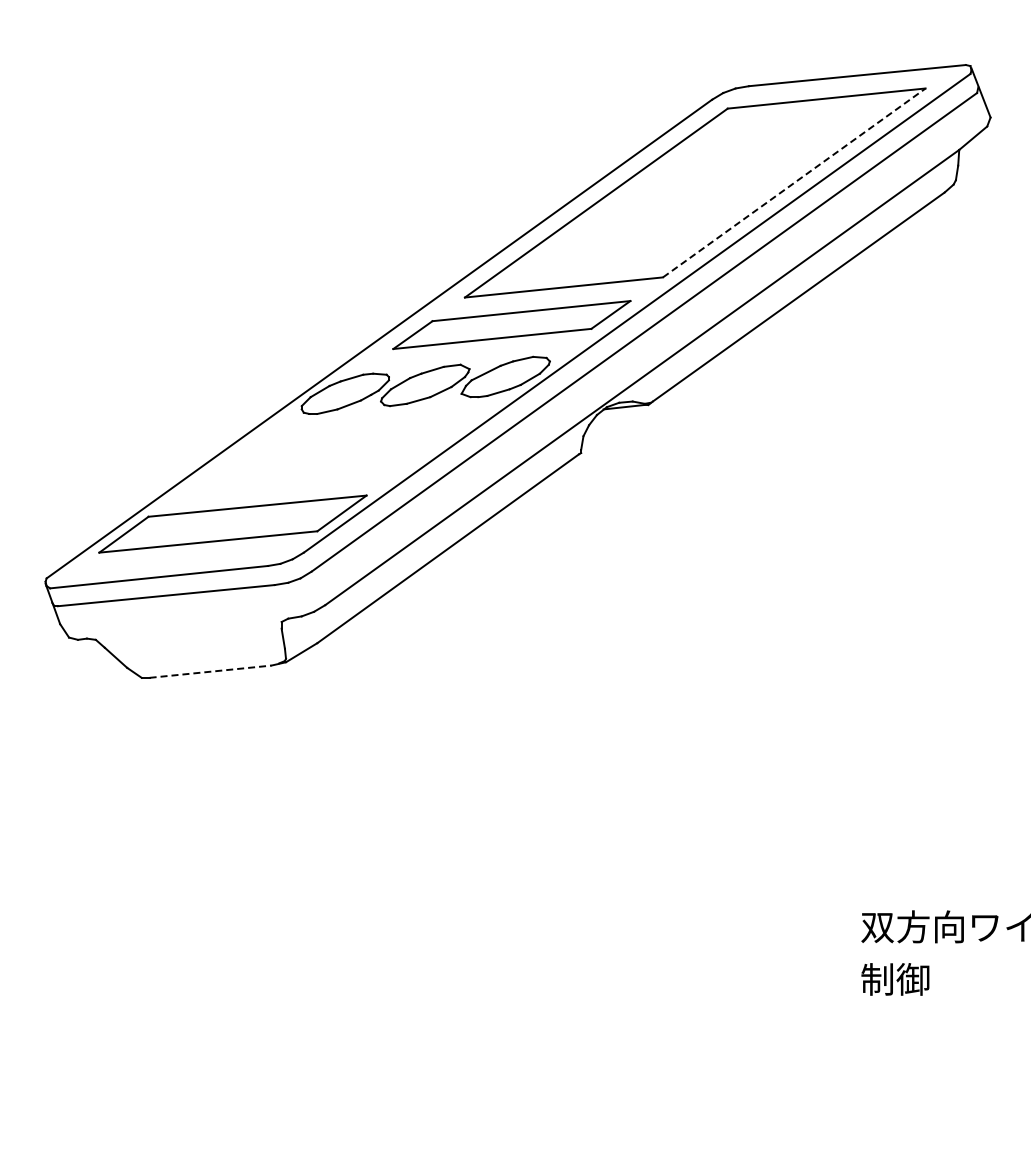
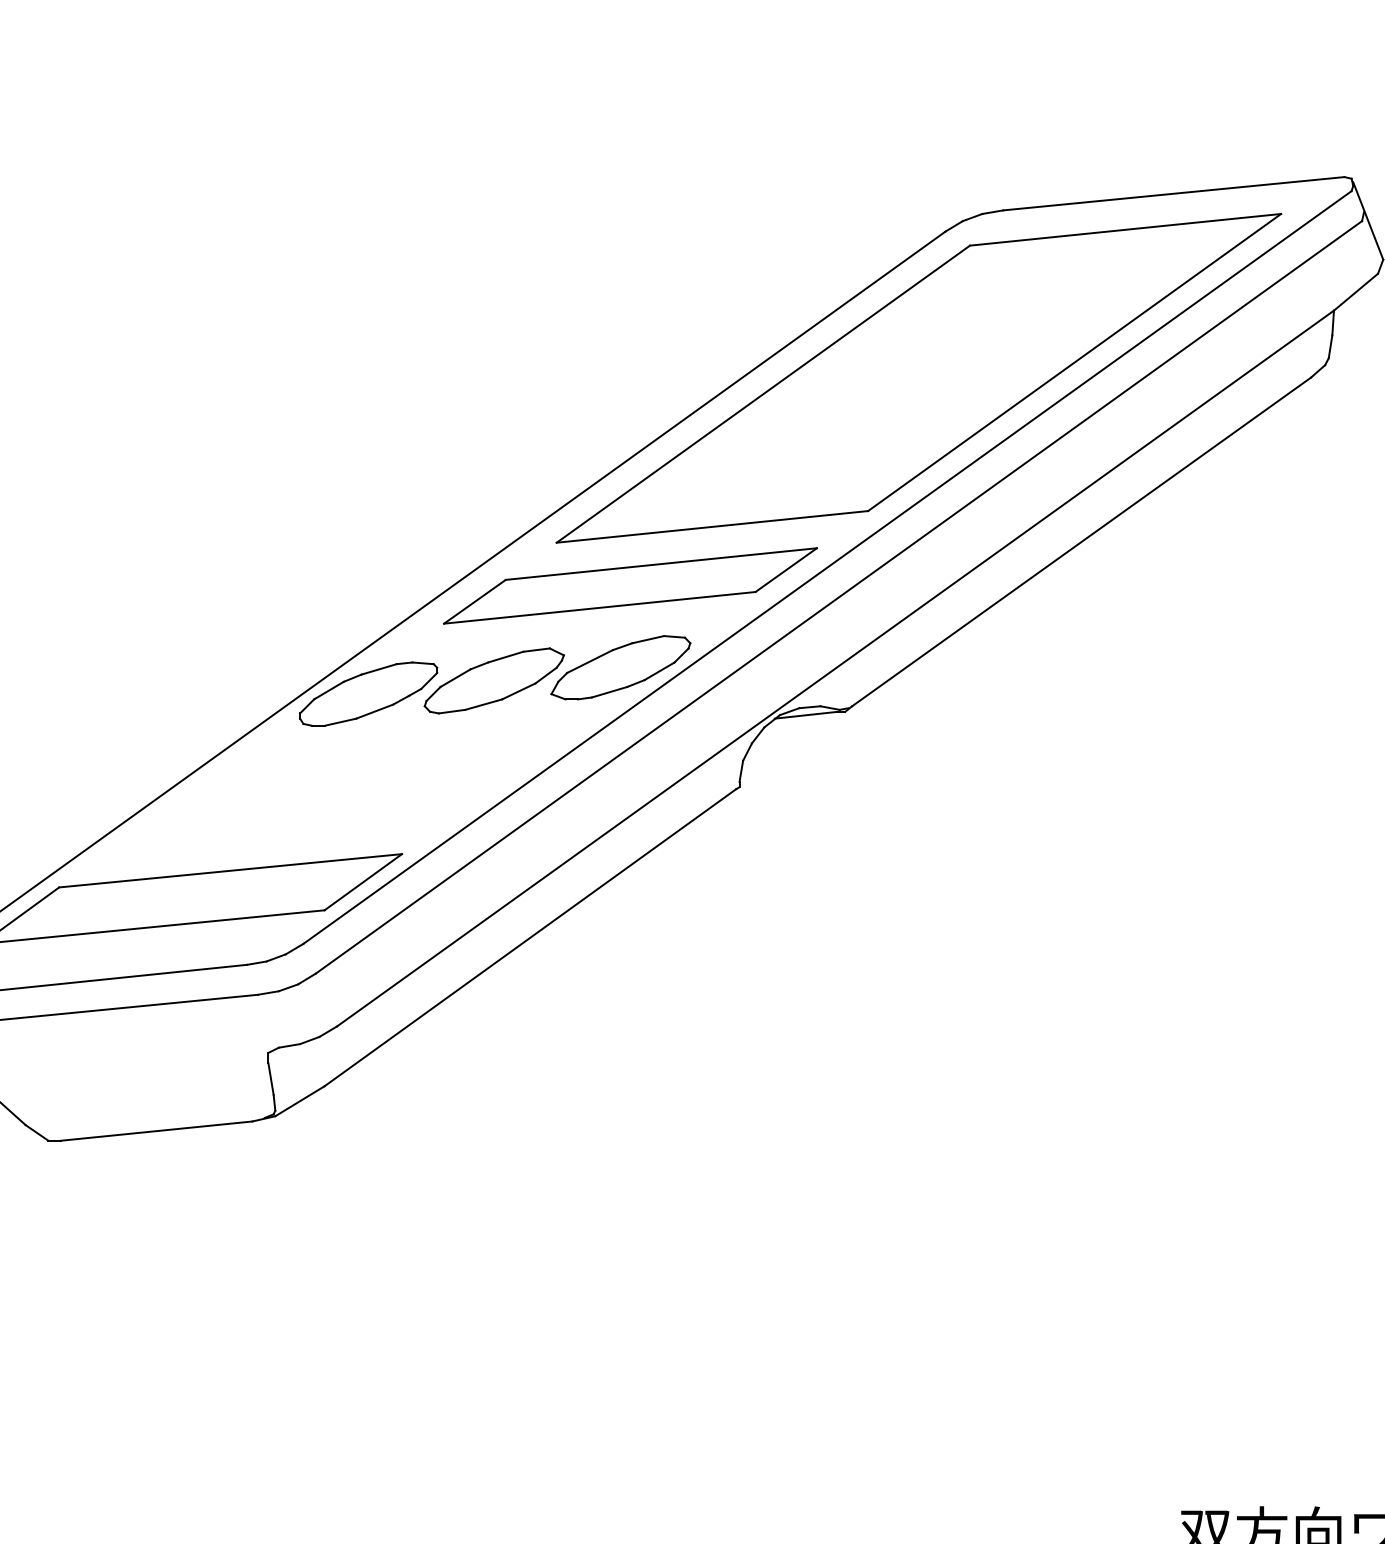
line: (794, 182) -> (1074, 361), dashed -> solid
line: (211, 671) -> (158, 1130), dashed -> solid

